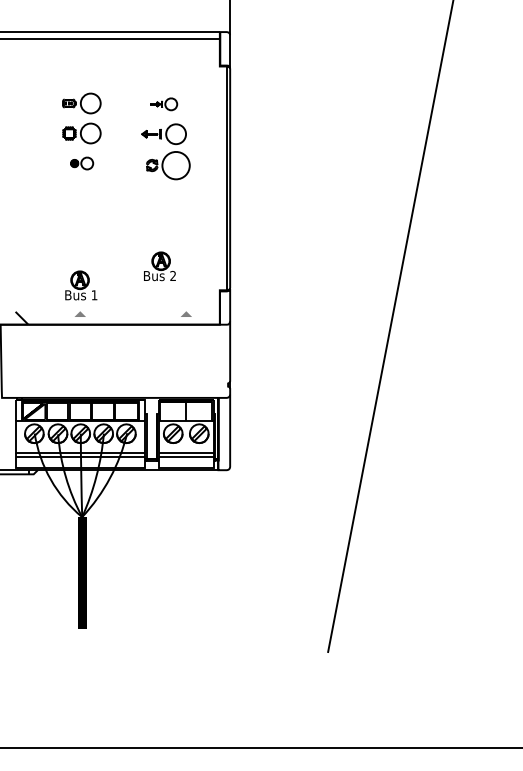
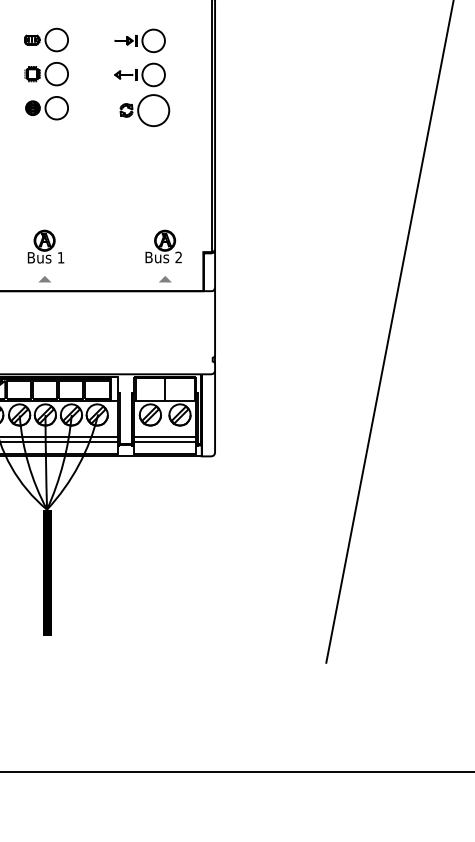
part: (163, 104) -> (139, 41), size x1.67
part: (81, 163) -> (46, 108), size x1.67
part: (159, 266) -> (163, 246), moved

